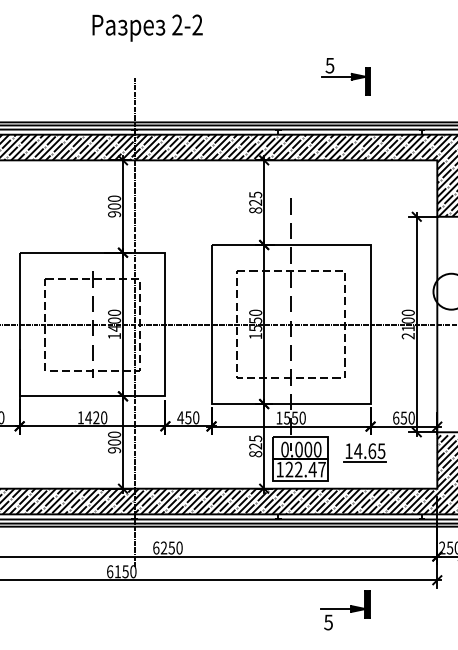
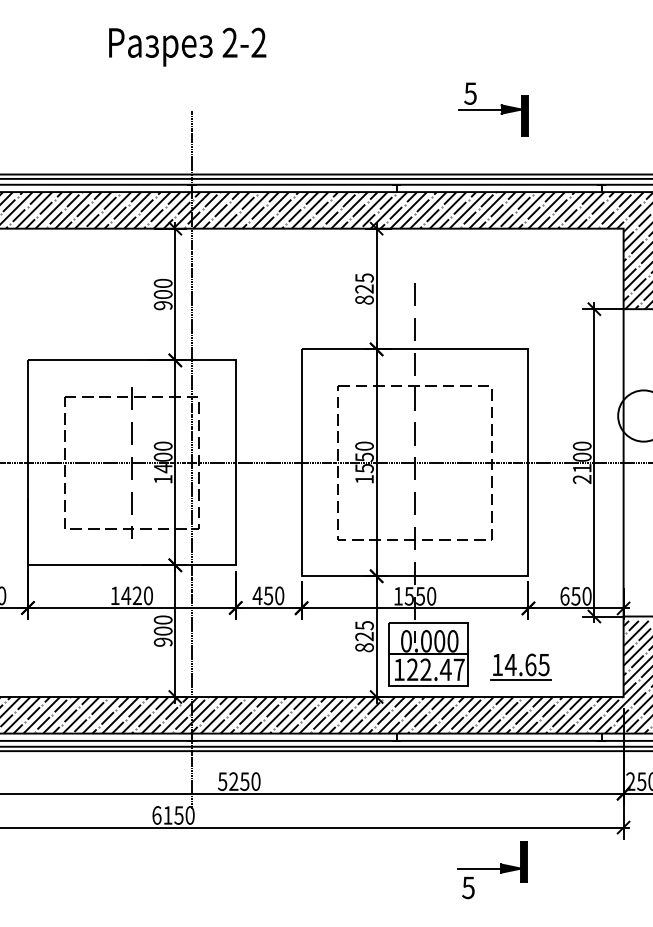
text: (147, 27) -> (187, 46), moved
part: (364, 452) -> (519, 666), moved
text: (156, 547) -> (223, 780), 6250 -> 5250

